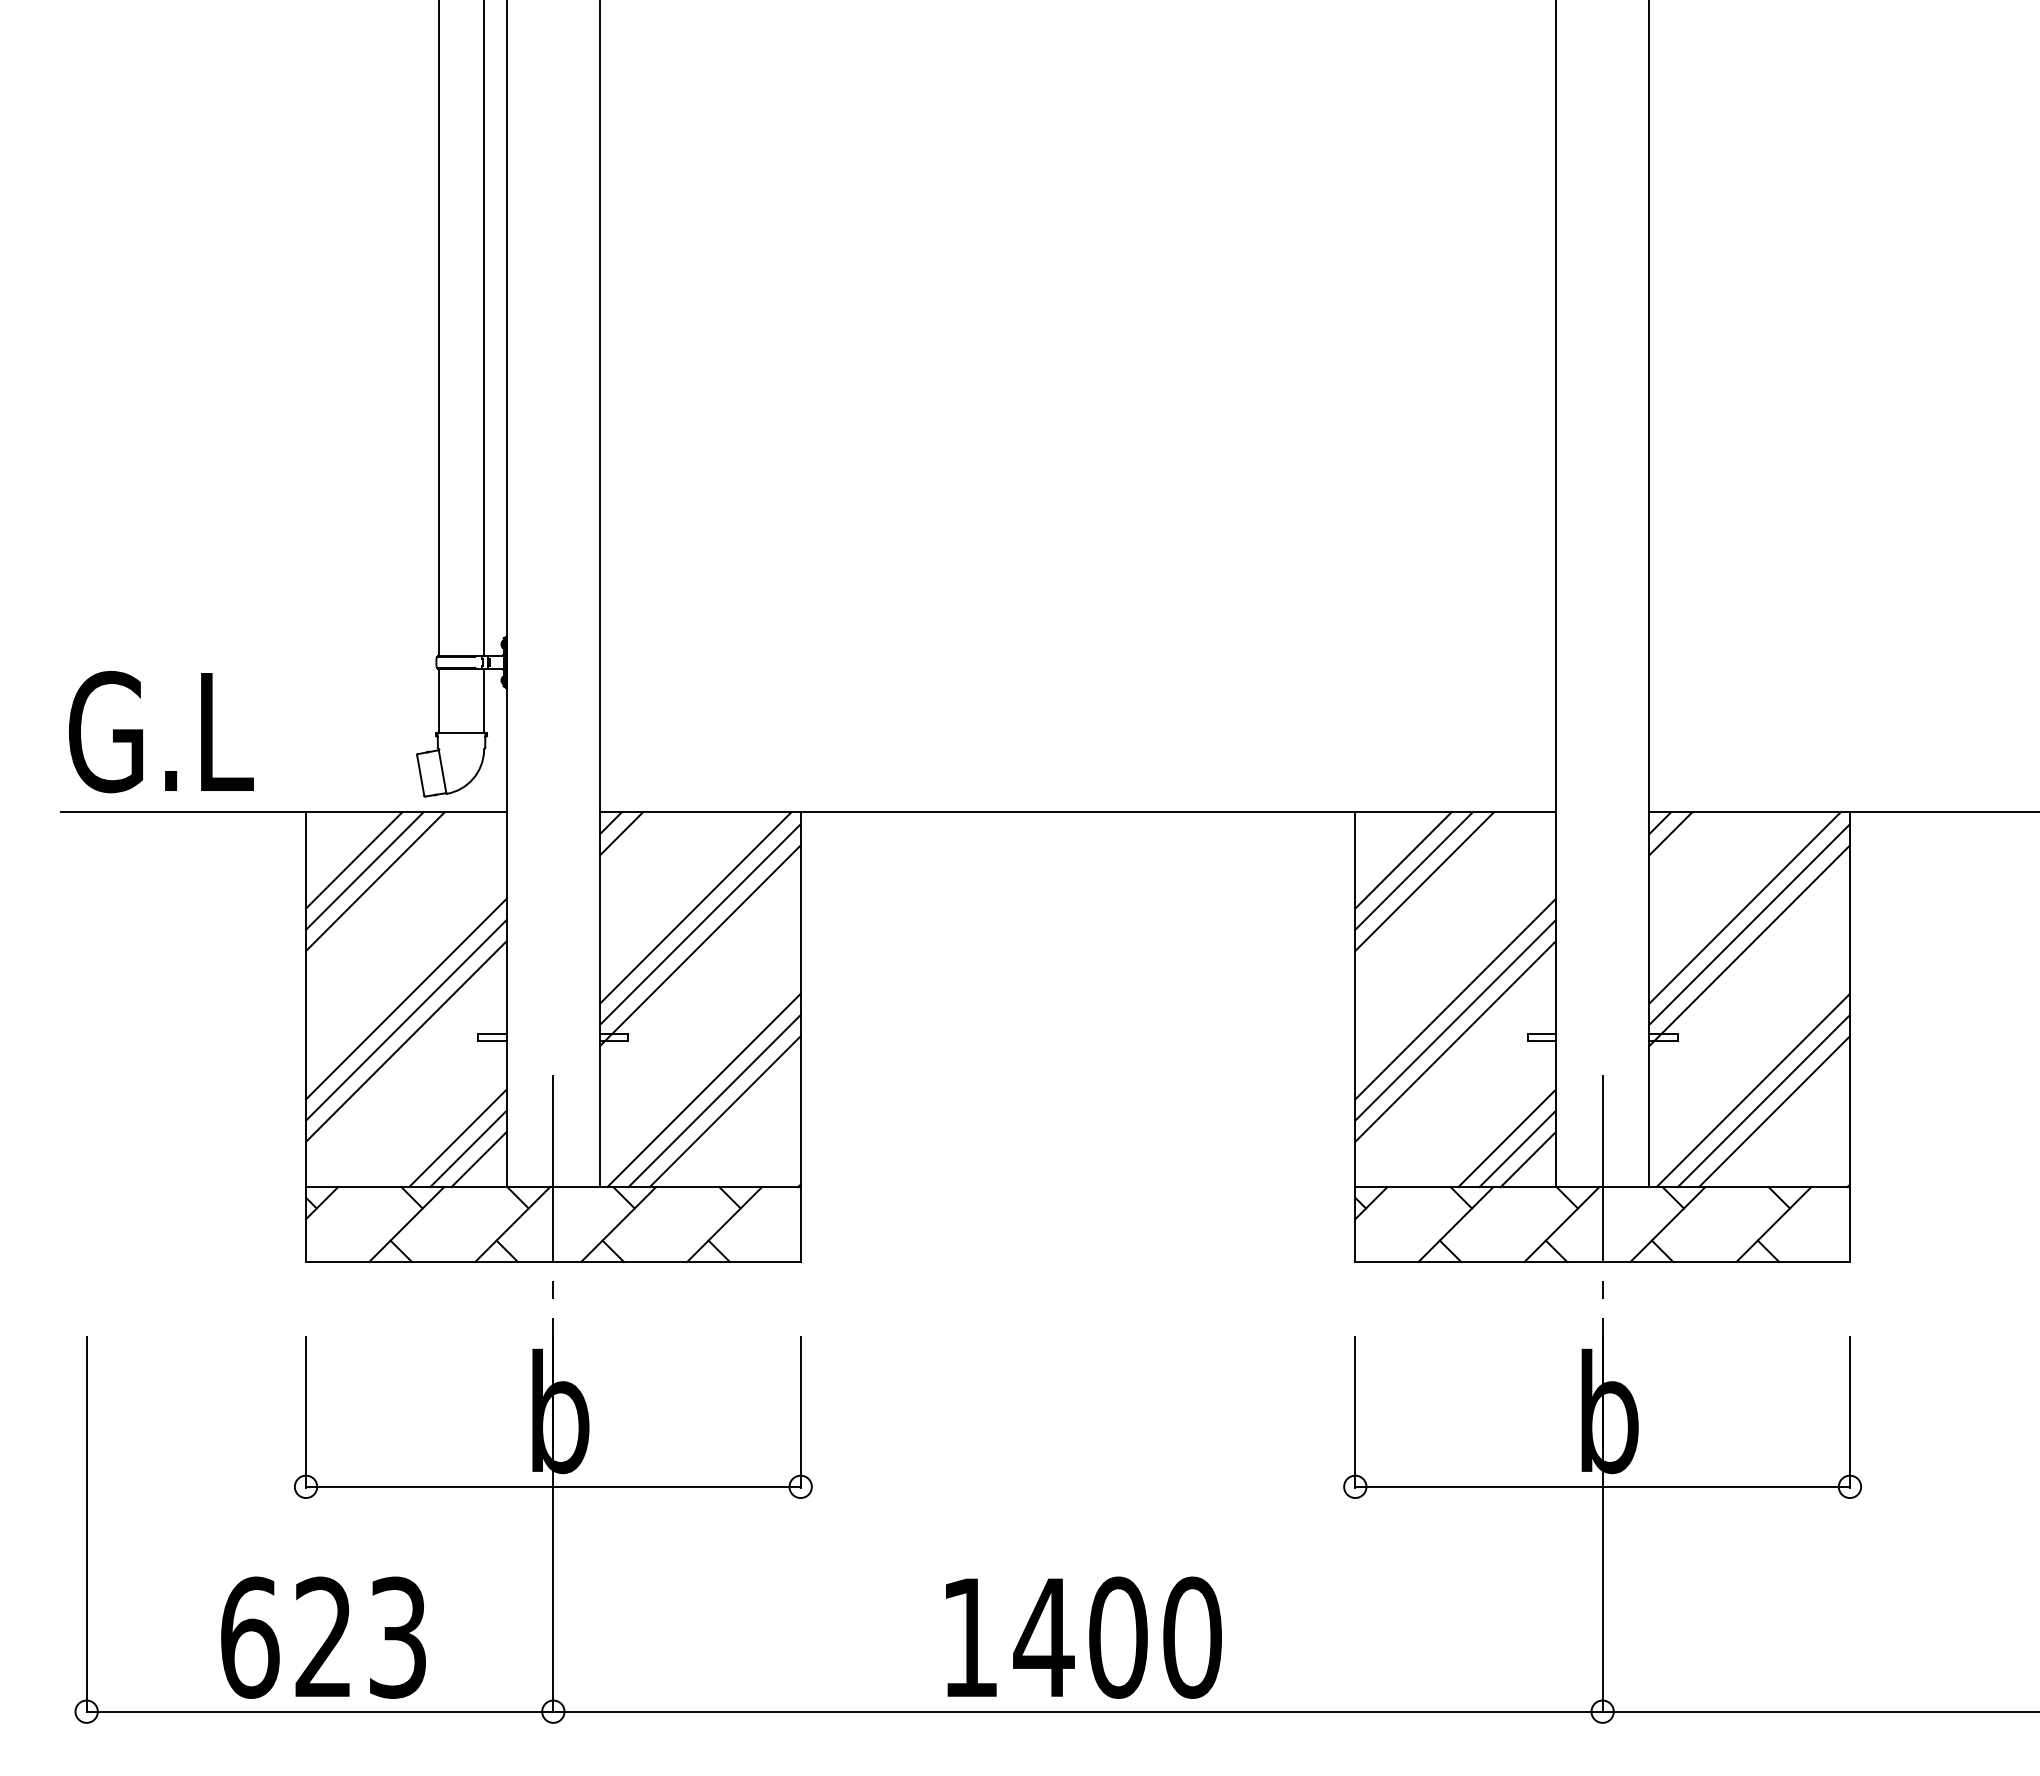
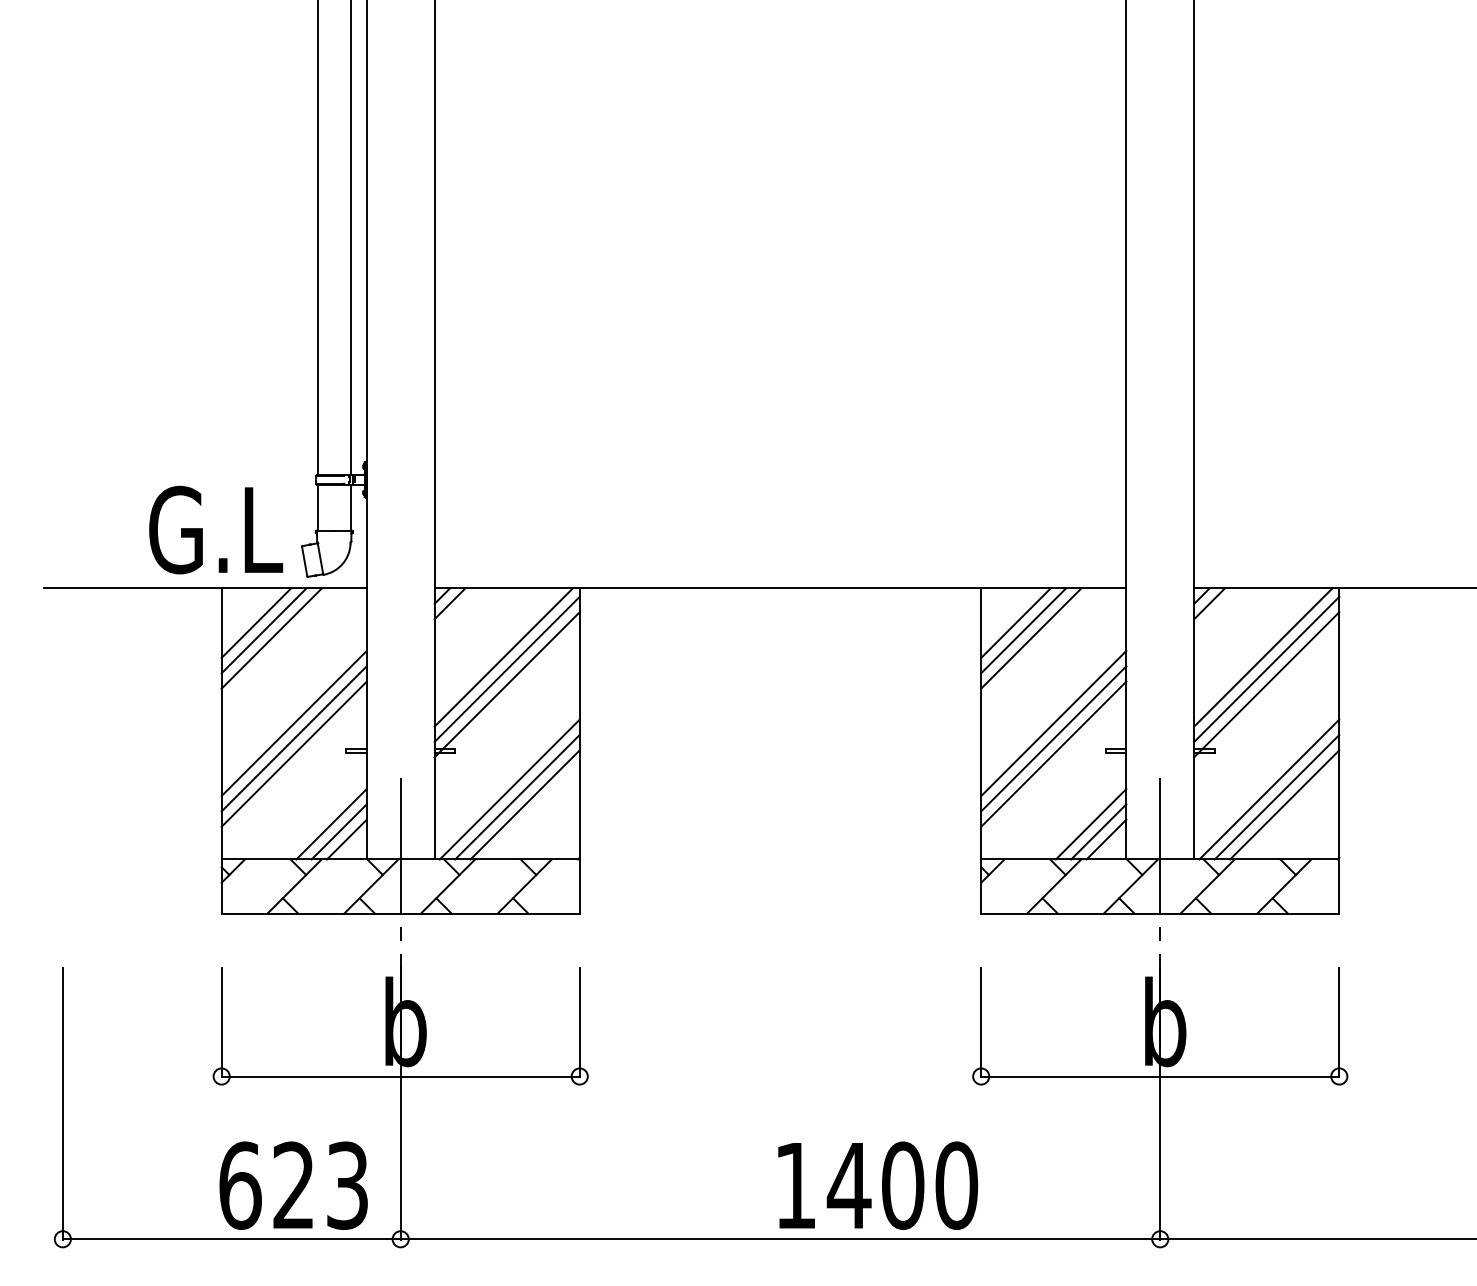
text: (161, 732) -> (216, 530), moved
text: (323, 1637) -> (293, 1185), moved
text: (1083, 1637) -> (877, 1185), moved

